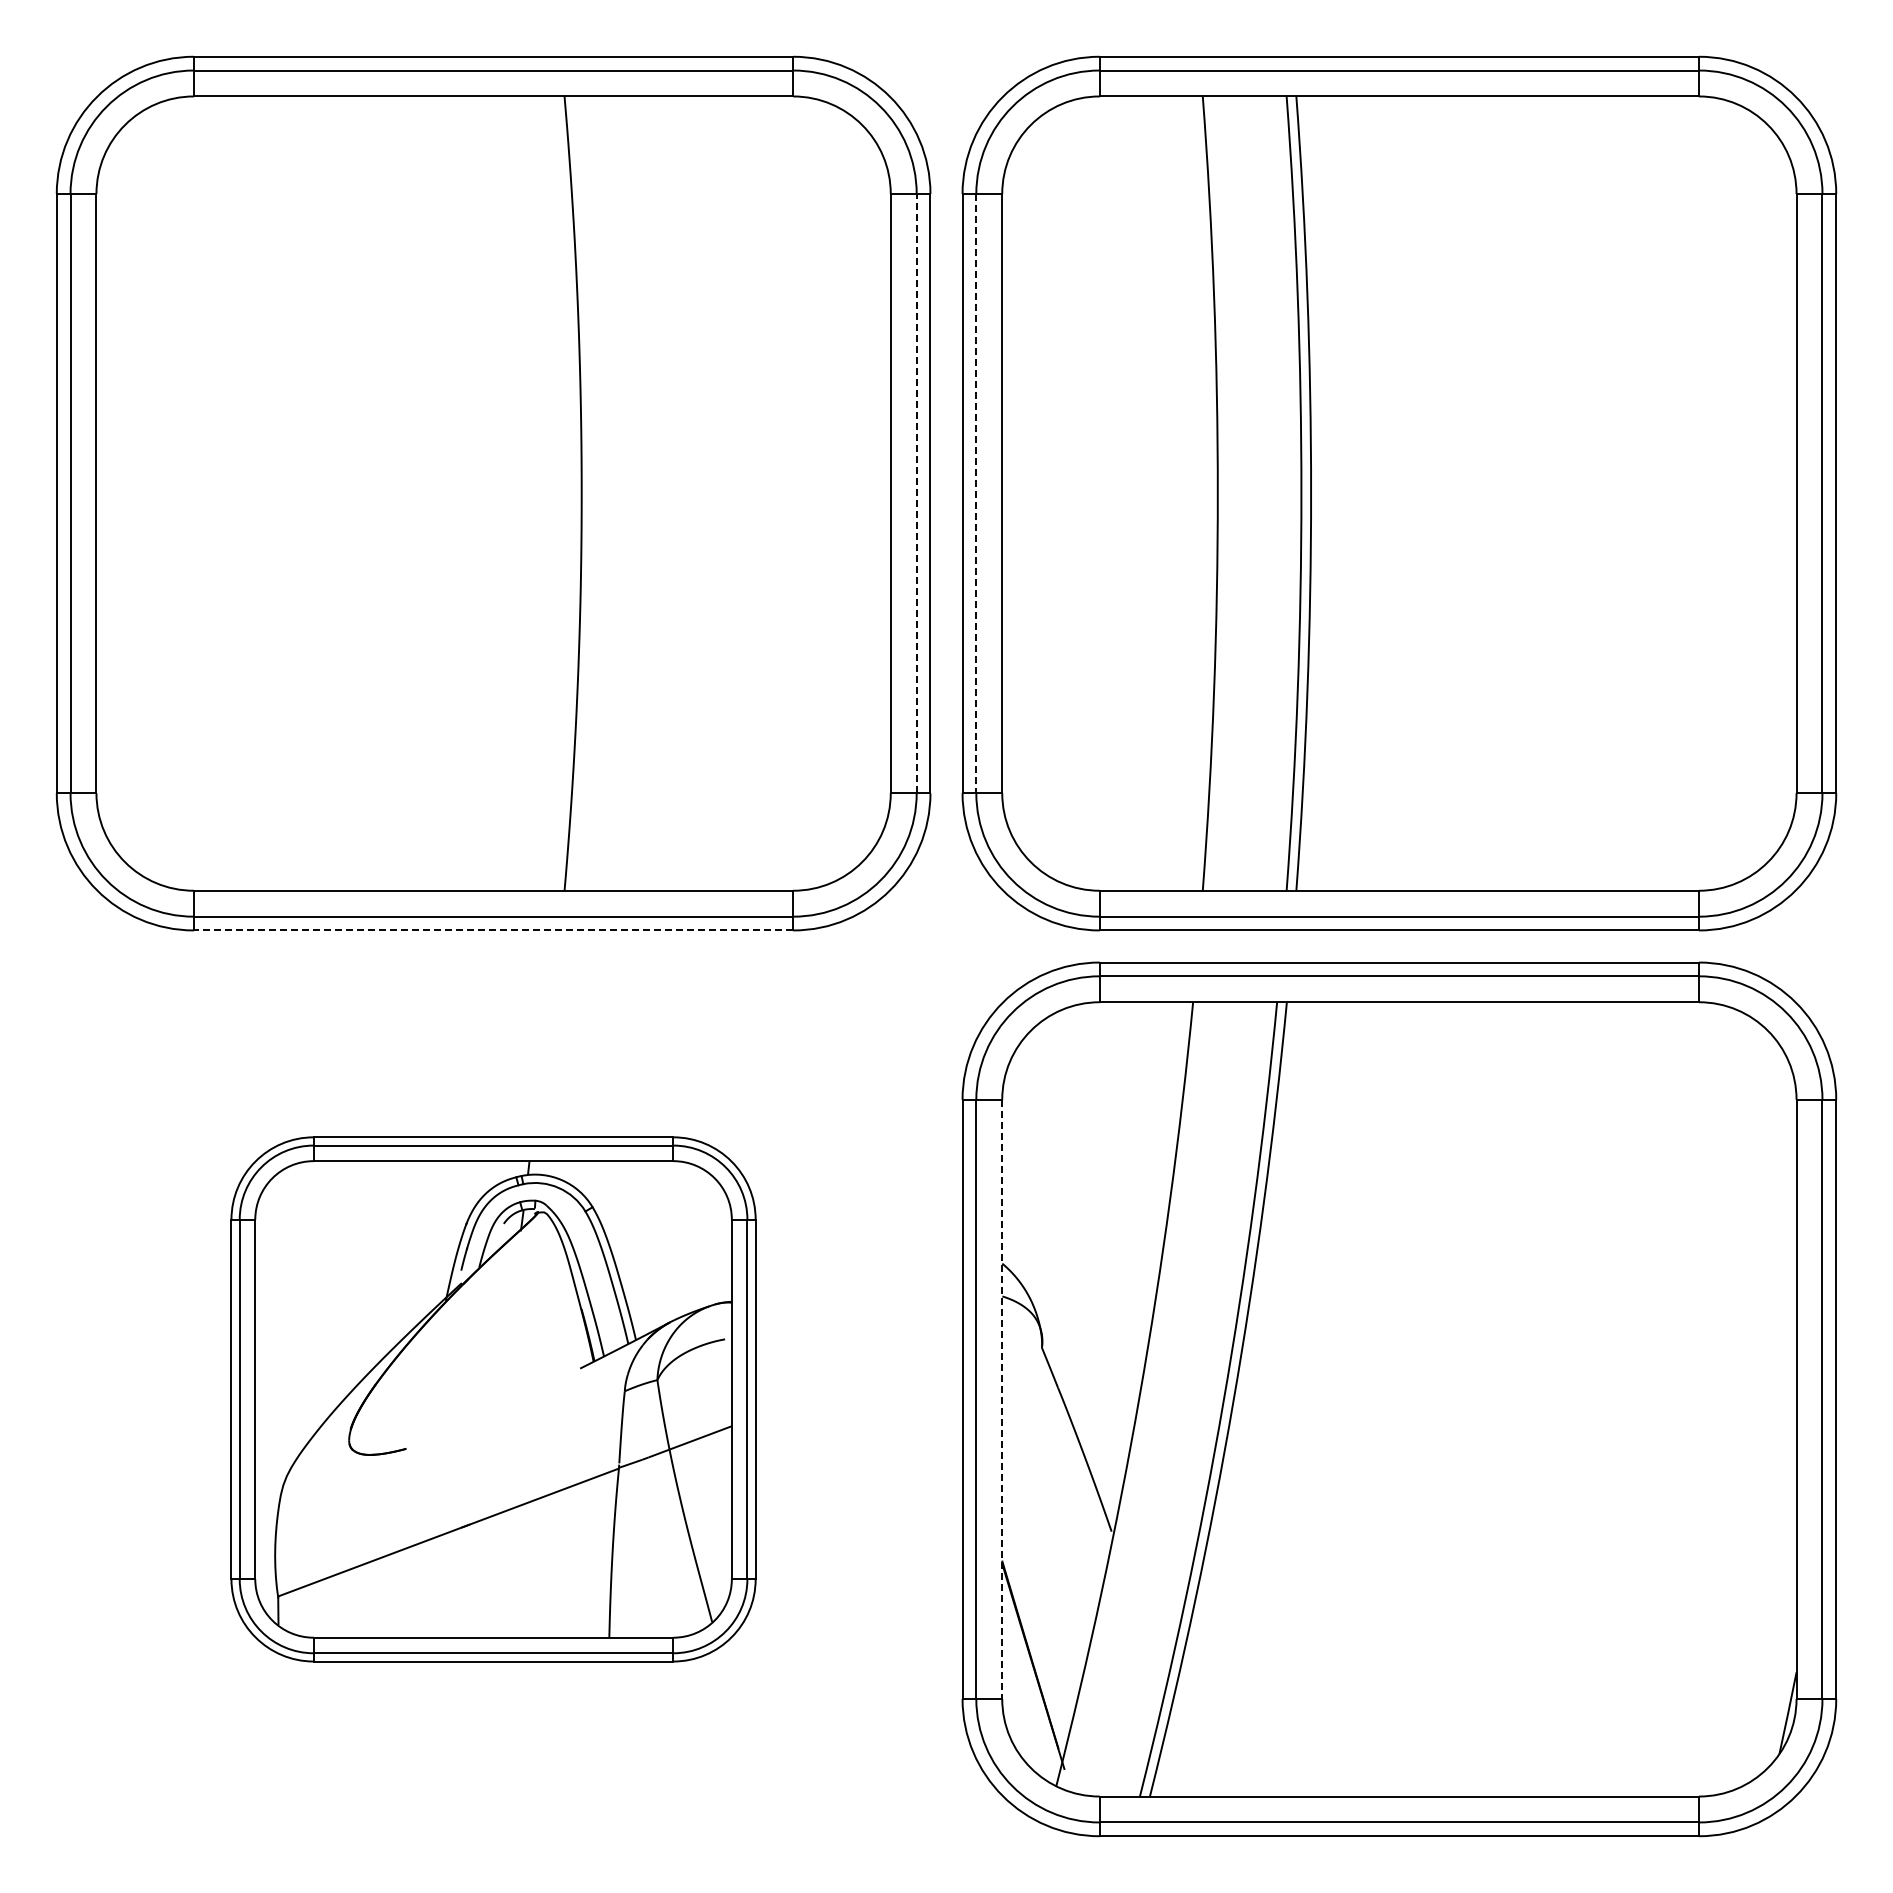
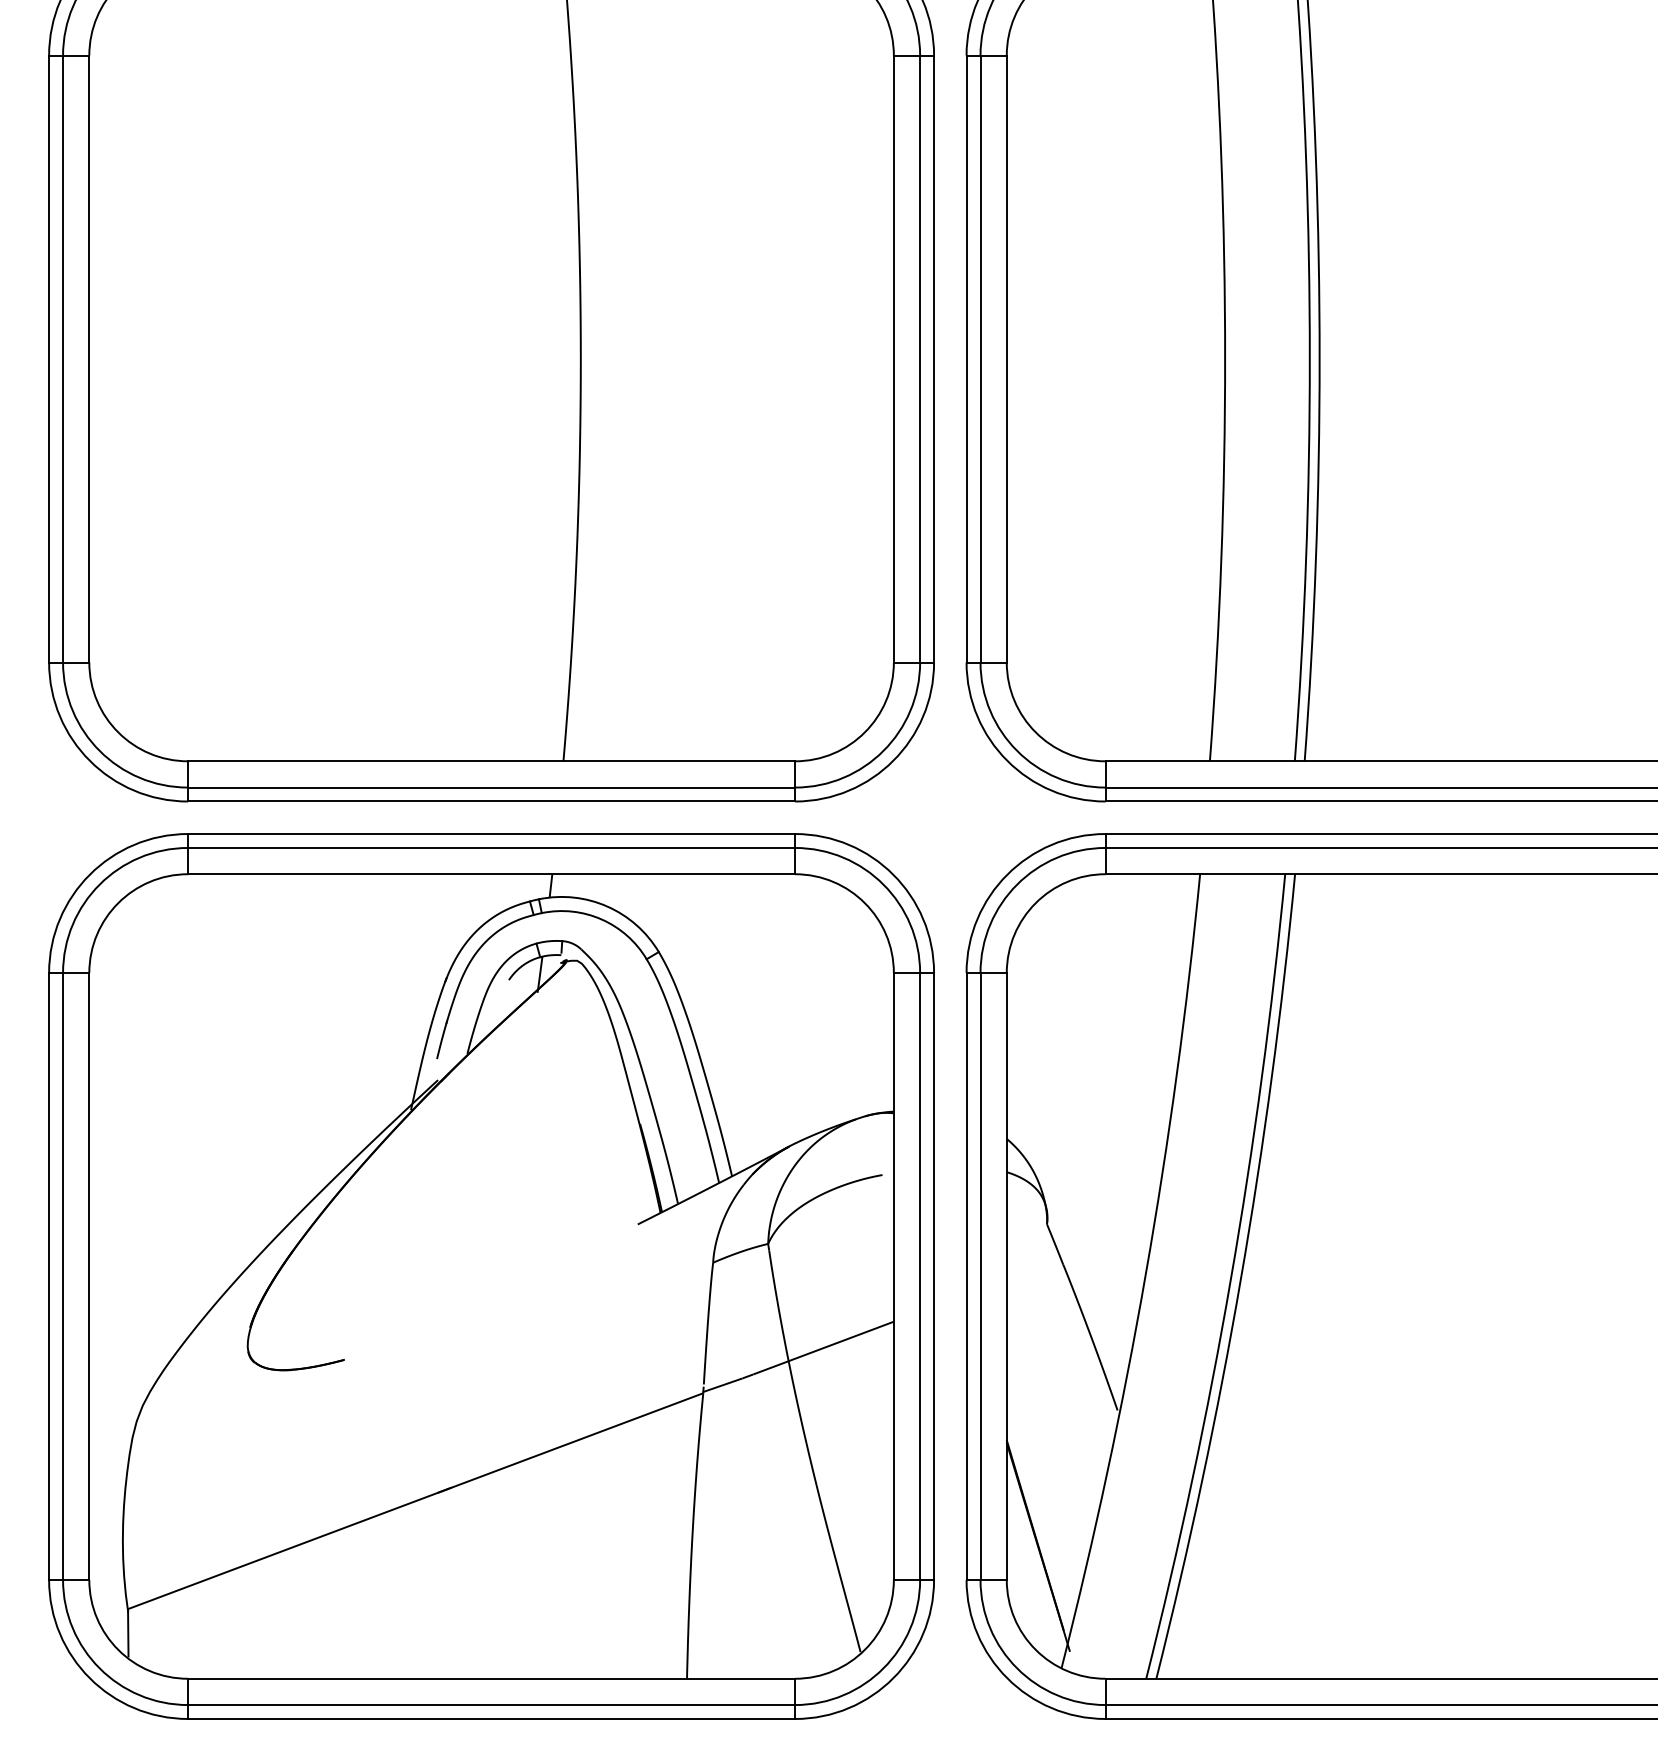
line: (916, 493) -> (919, 358), dashed -> solid
line: (976, 493) -> (980, 358), dashed -> solid
line: (493, 930) -> (491, 801), dashed -> solid
part: (493, 1399) -> (491, 1276), size x1.67
line: (1002, 1399) -> (1007, 1276), dashed -> solid

